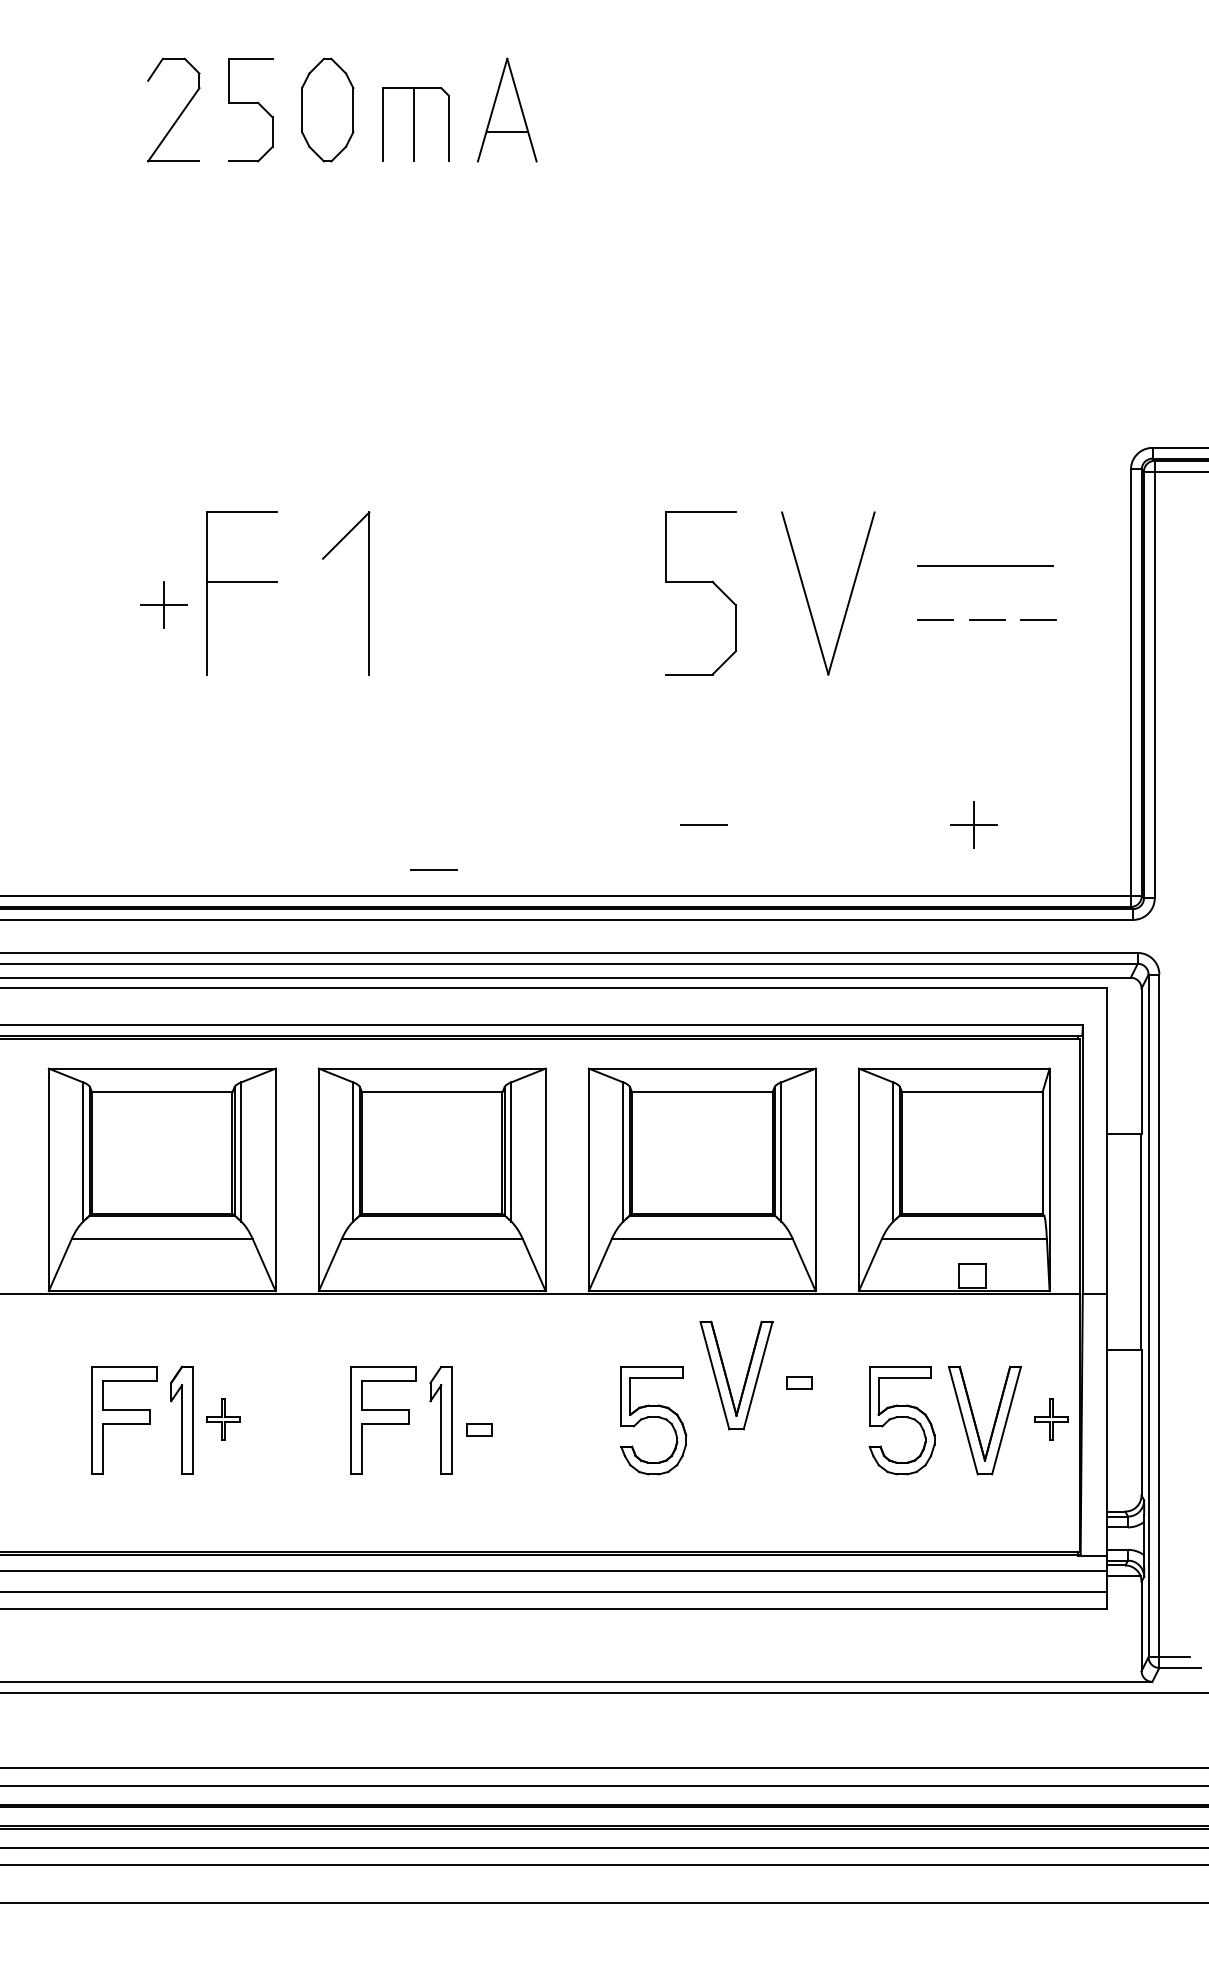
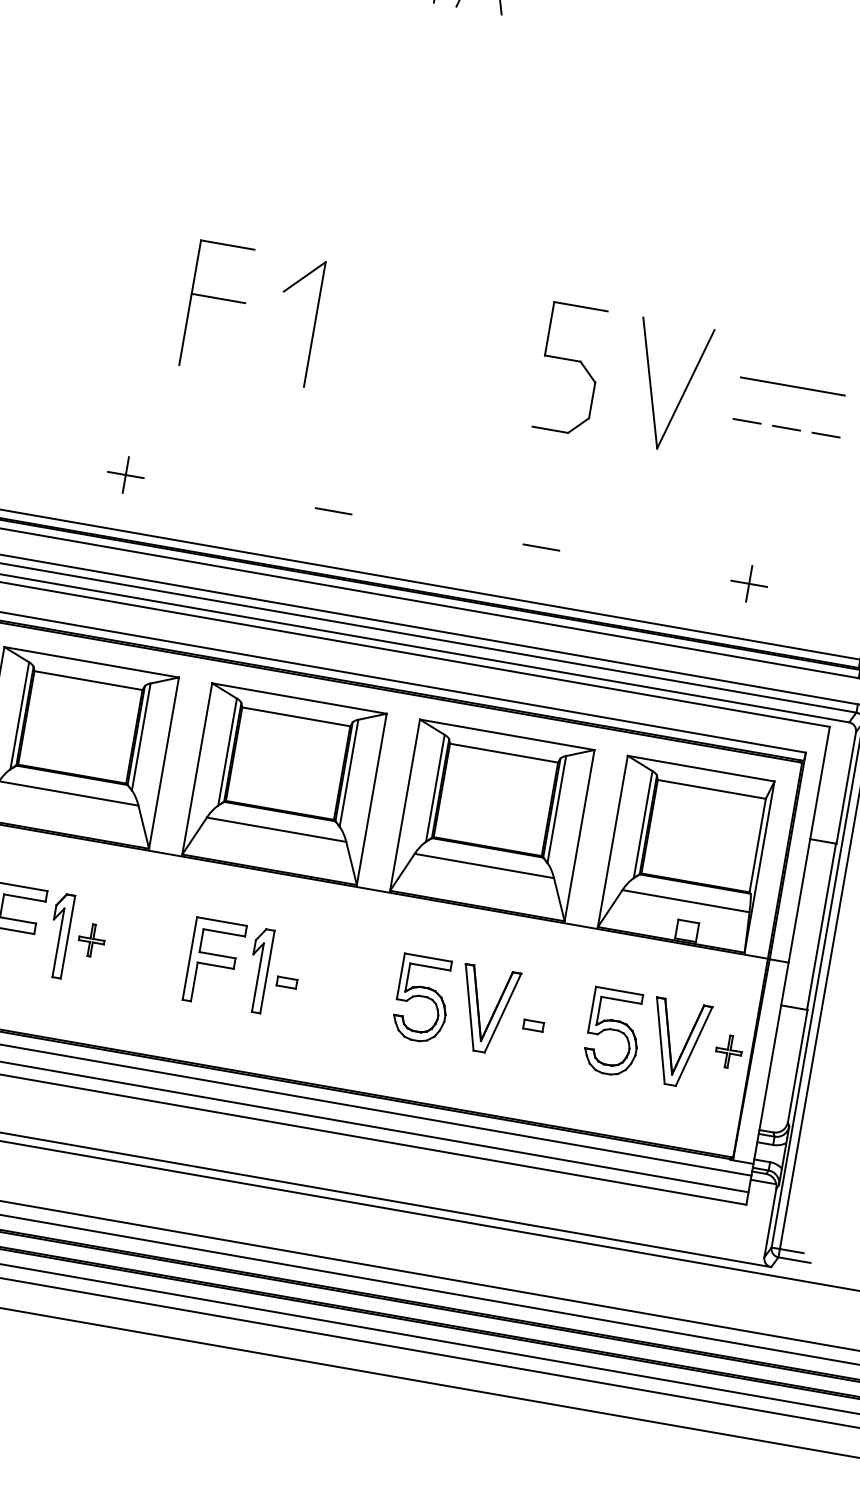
part: (163, 604) -> (125, 474), moved
line: (433, 869) -> (333, 510), moved
part: (727, 1377) -> (479, 1010), moved
part: (799, 1382) -> (533, 1025), moved

